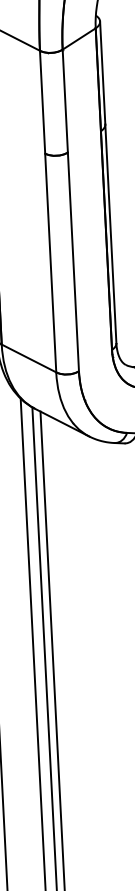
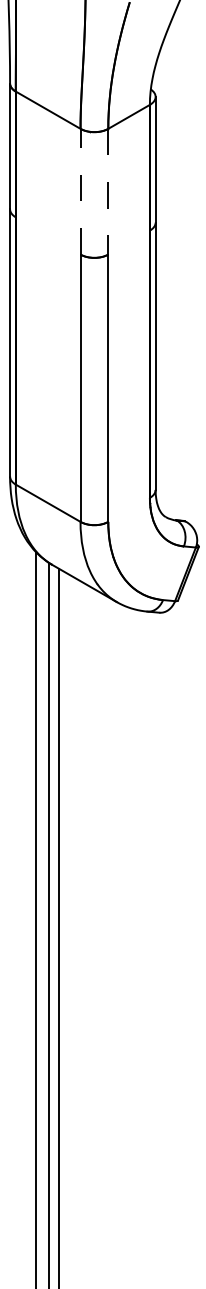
line: (65, 100) -> (108, 191), solid -> dashed
line: (42, 102) -> (80, 191), solid -> dashed

